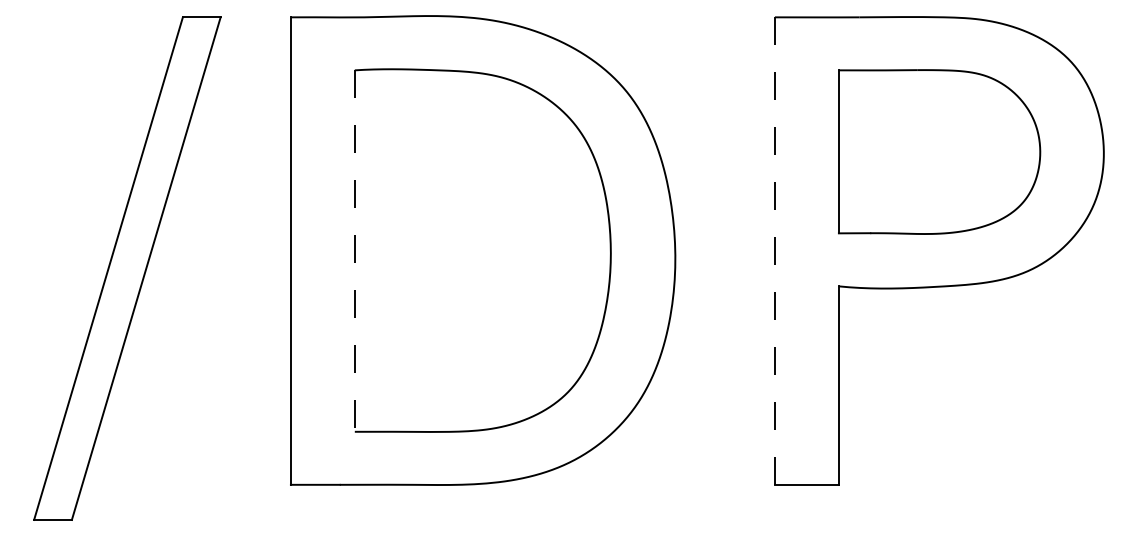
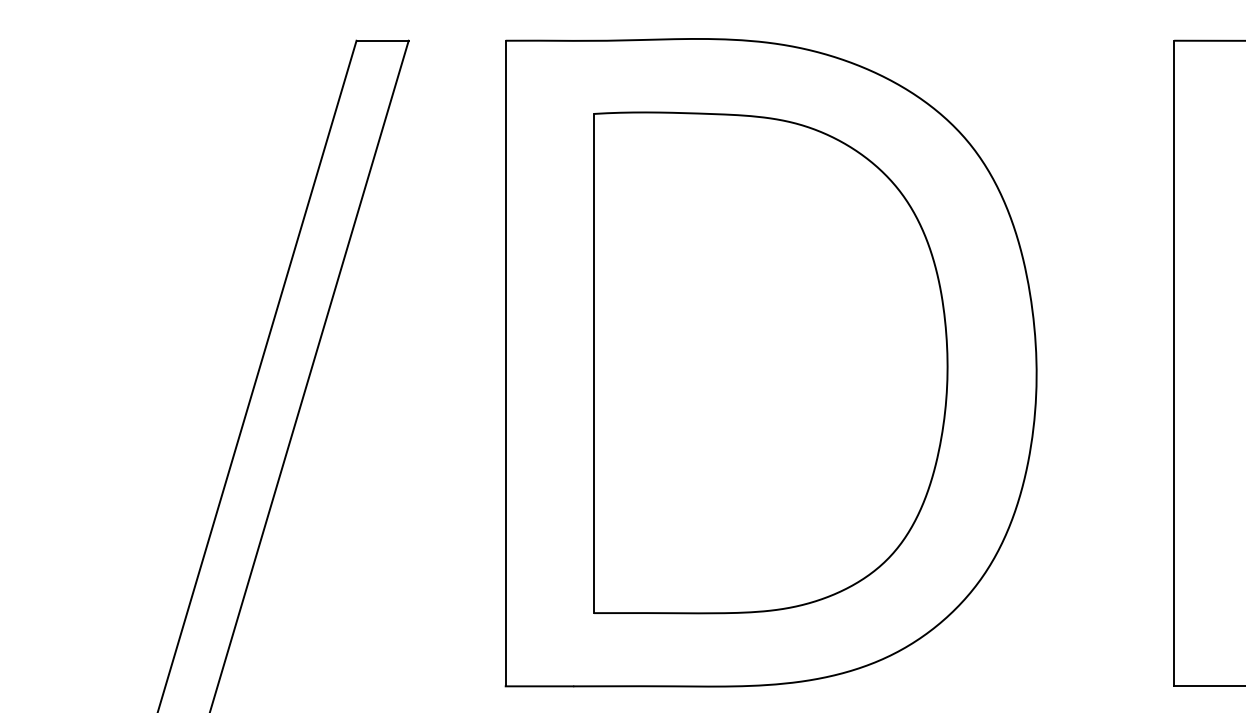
line: (354, 251) -> (593, 364), dashed -> solid
line: (774, 251) -> (1173, 364), dashed -> solid

